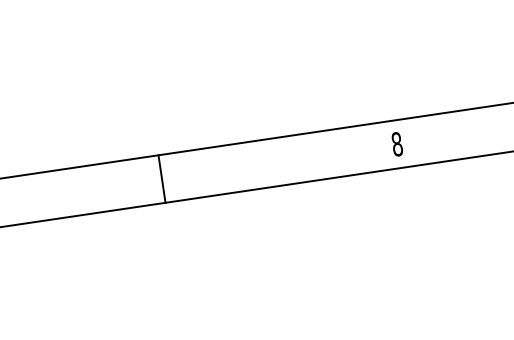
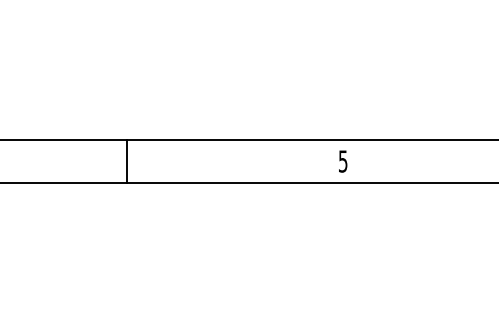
text: (396, 144) -> (342, 161), 8 -> 5

